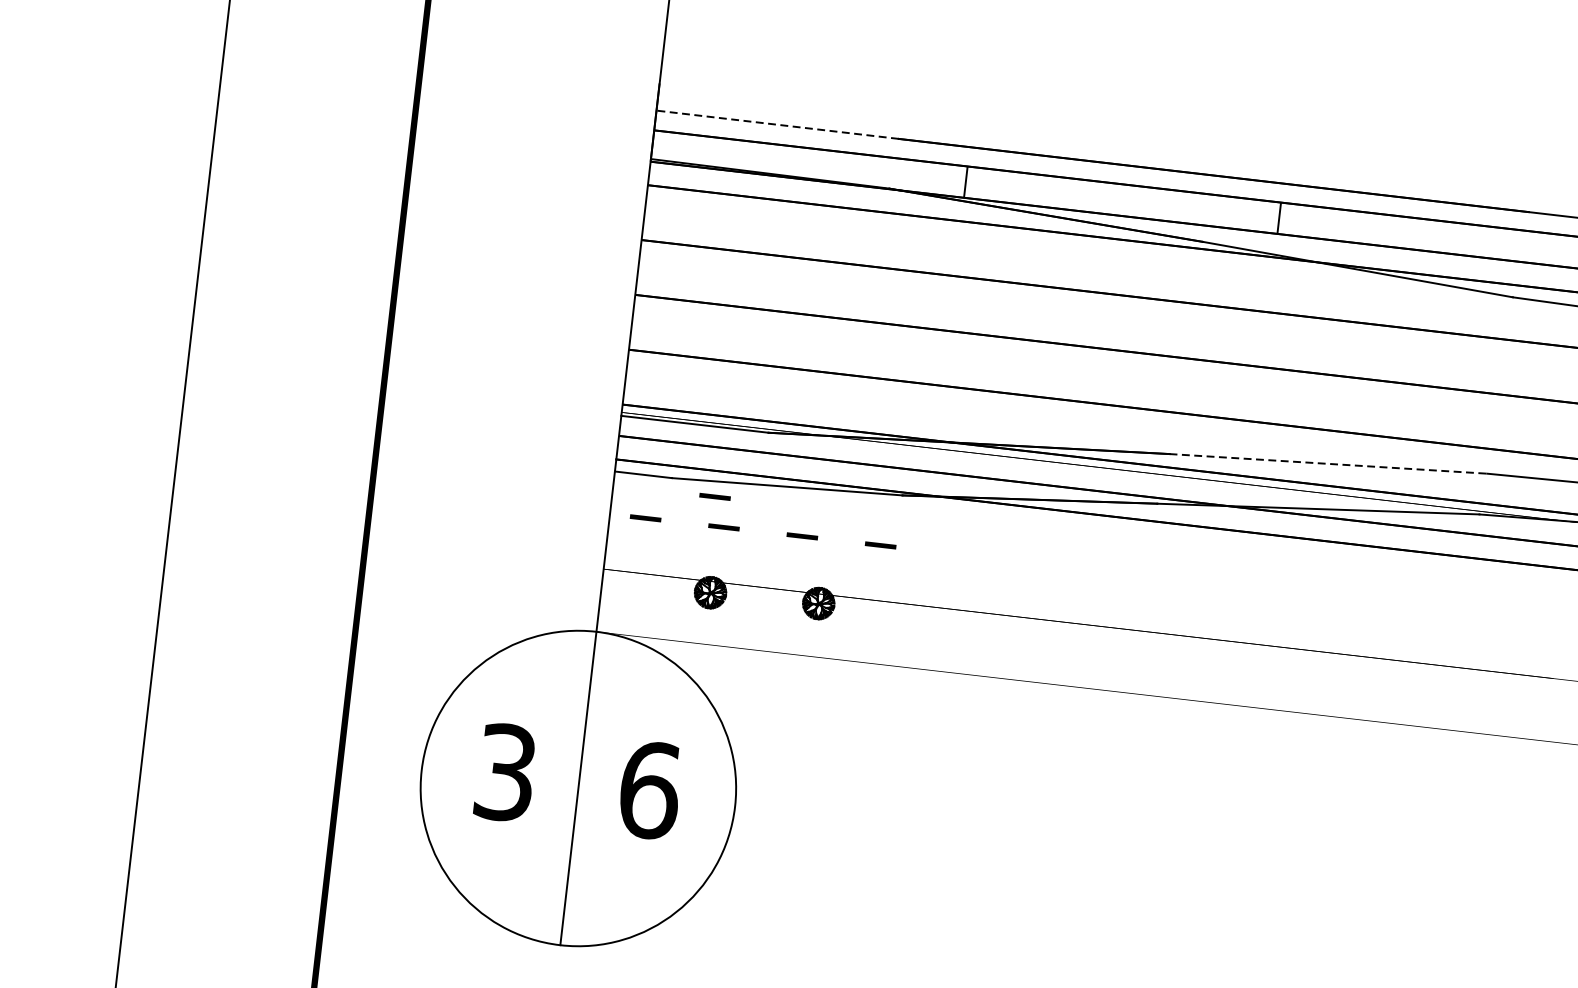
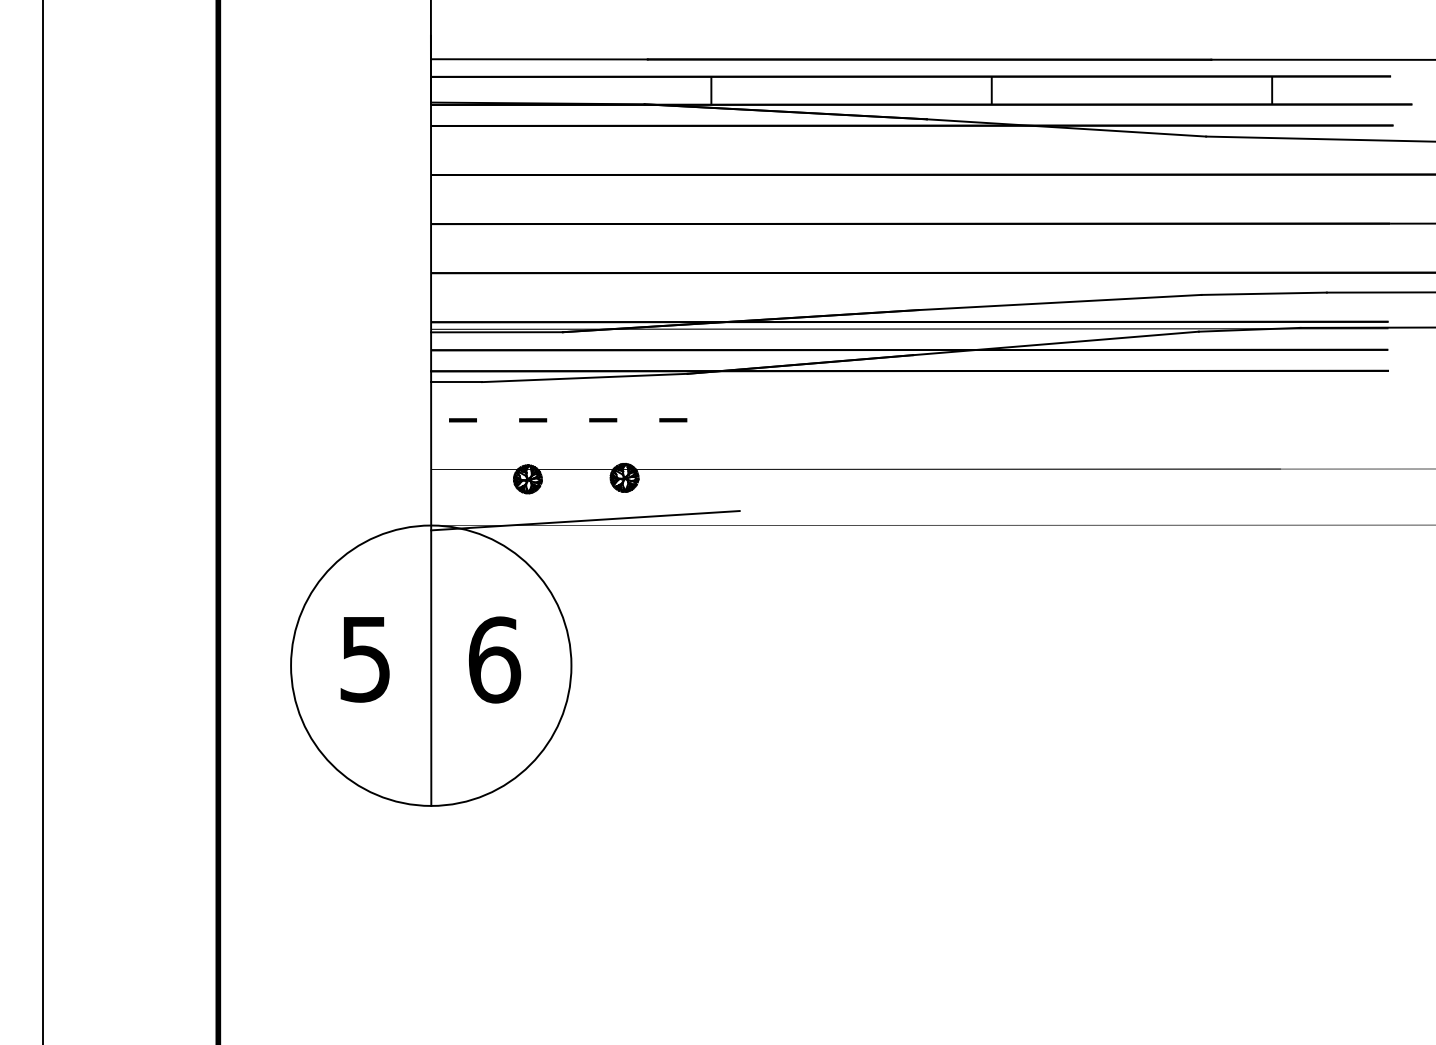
line: (776, 124) -> (538, 59), dashed -> solid
line: (1328, 463) -> (1060, 302), dashed -> solid
line: (715, 497) -> (522, 394), removed
line: (769, 646) -> (585, 520), added
text: (505, 771) -> (365, 658), 3 -> 5

